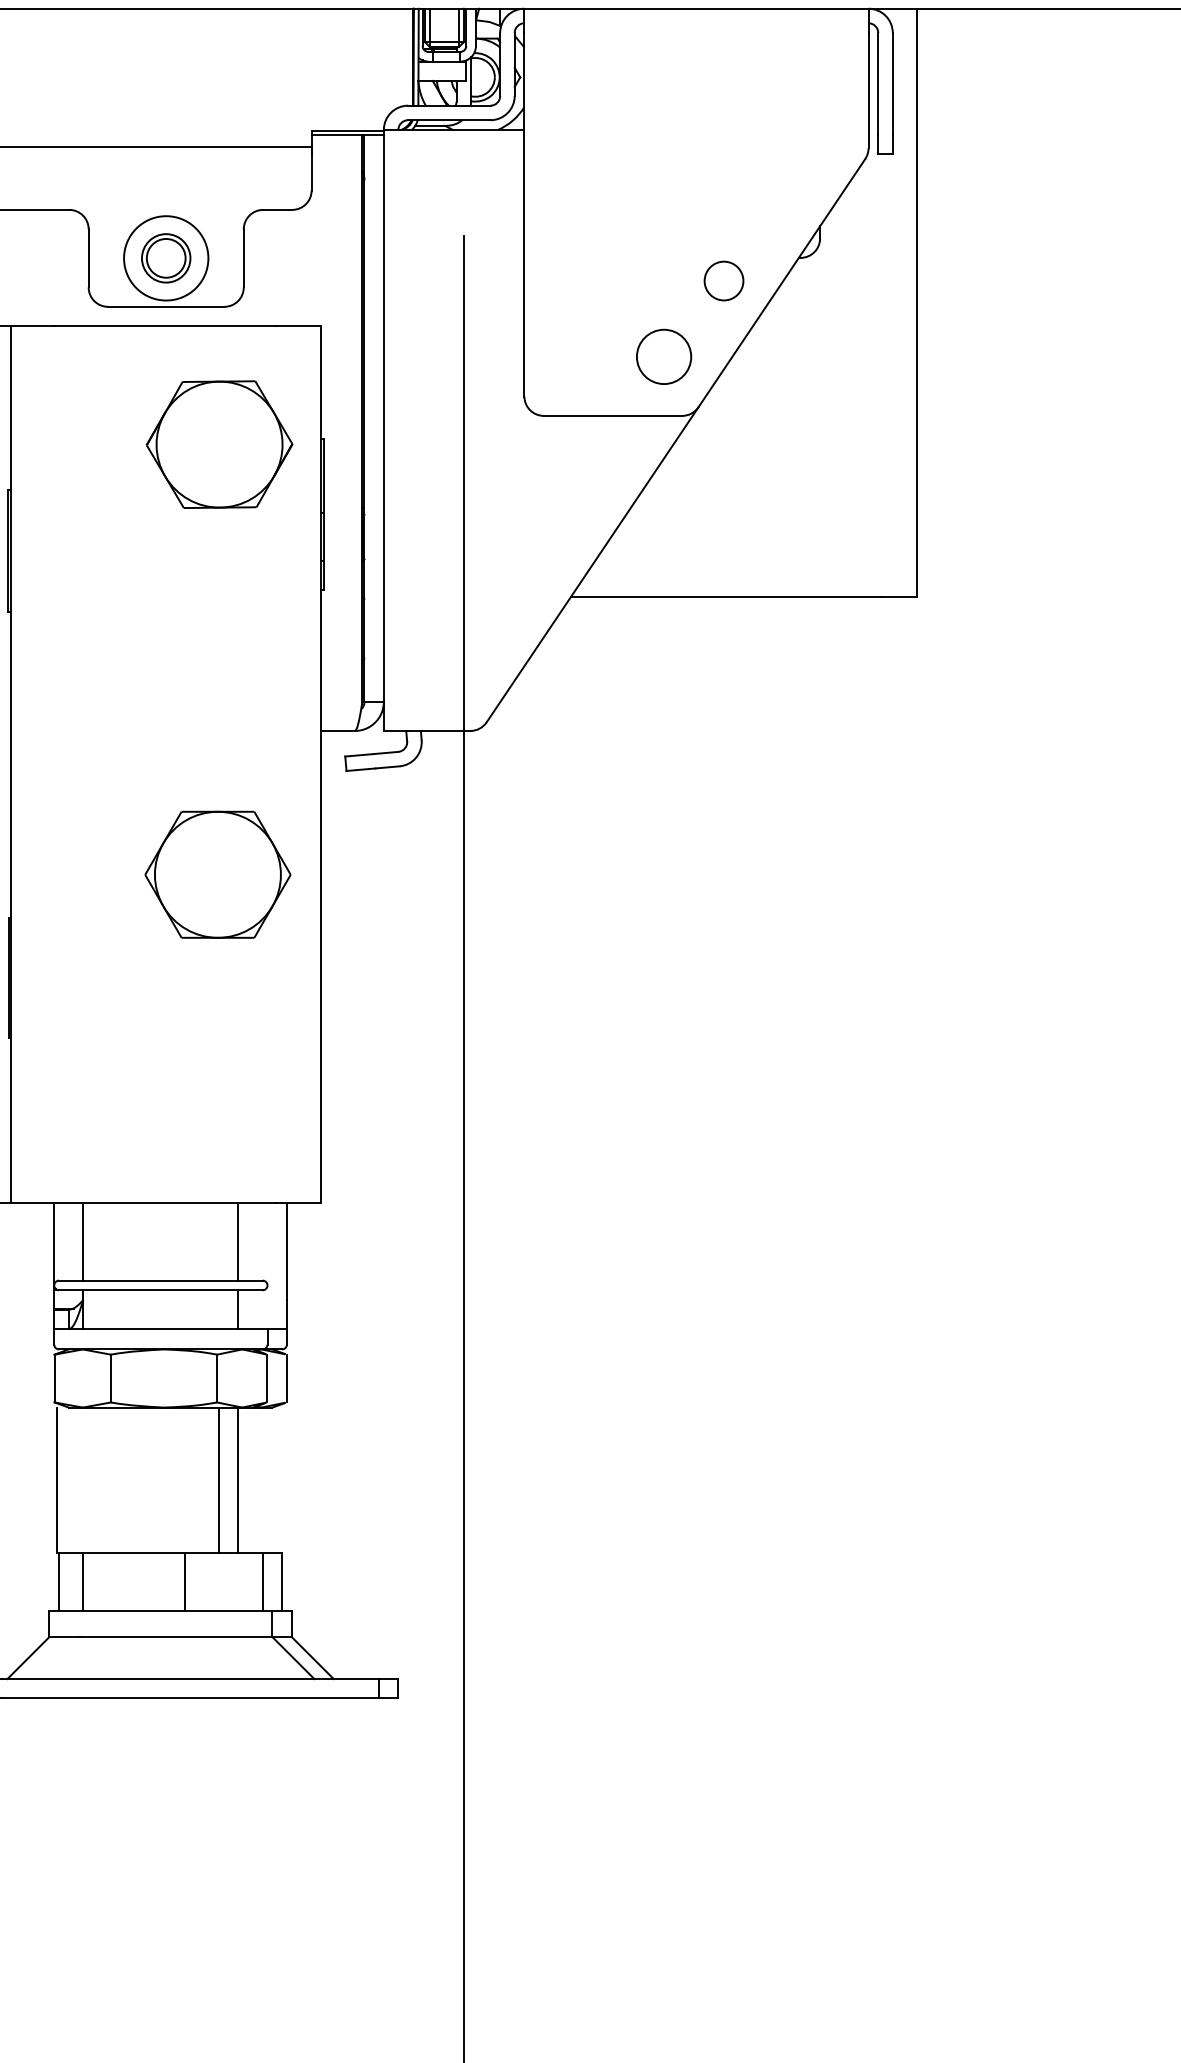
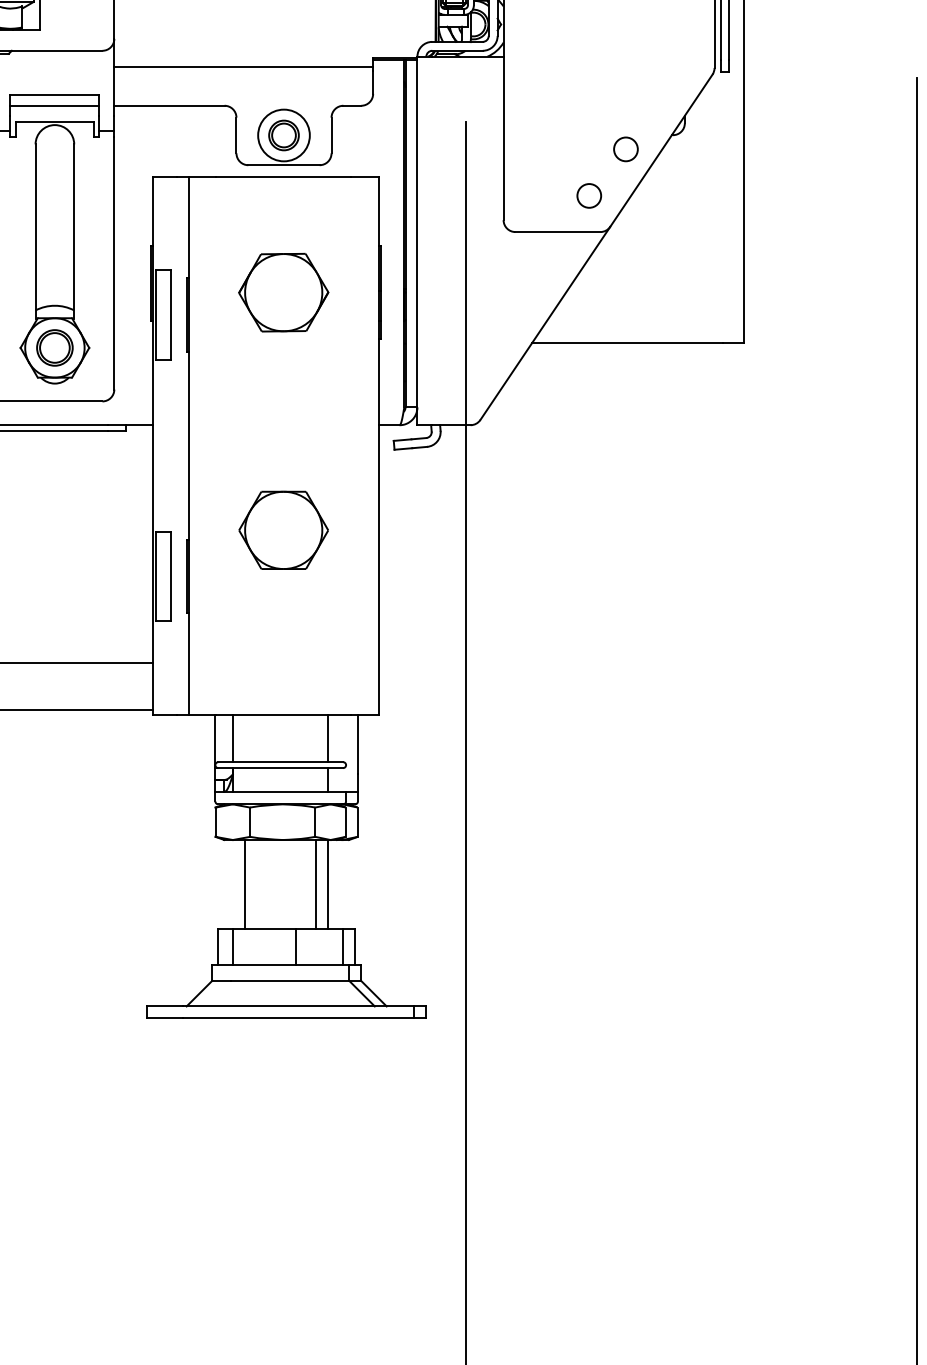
circle: (664, 356) -> (589, 195), size x0.71
part: (219, 444) -> (283, 292), moved
part: (217, 873) -> (283, 529), moved
line: (57, 1480) -> (245, 884), moved

